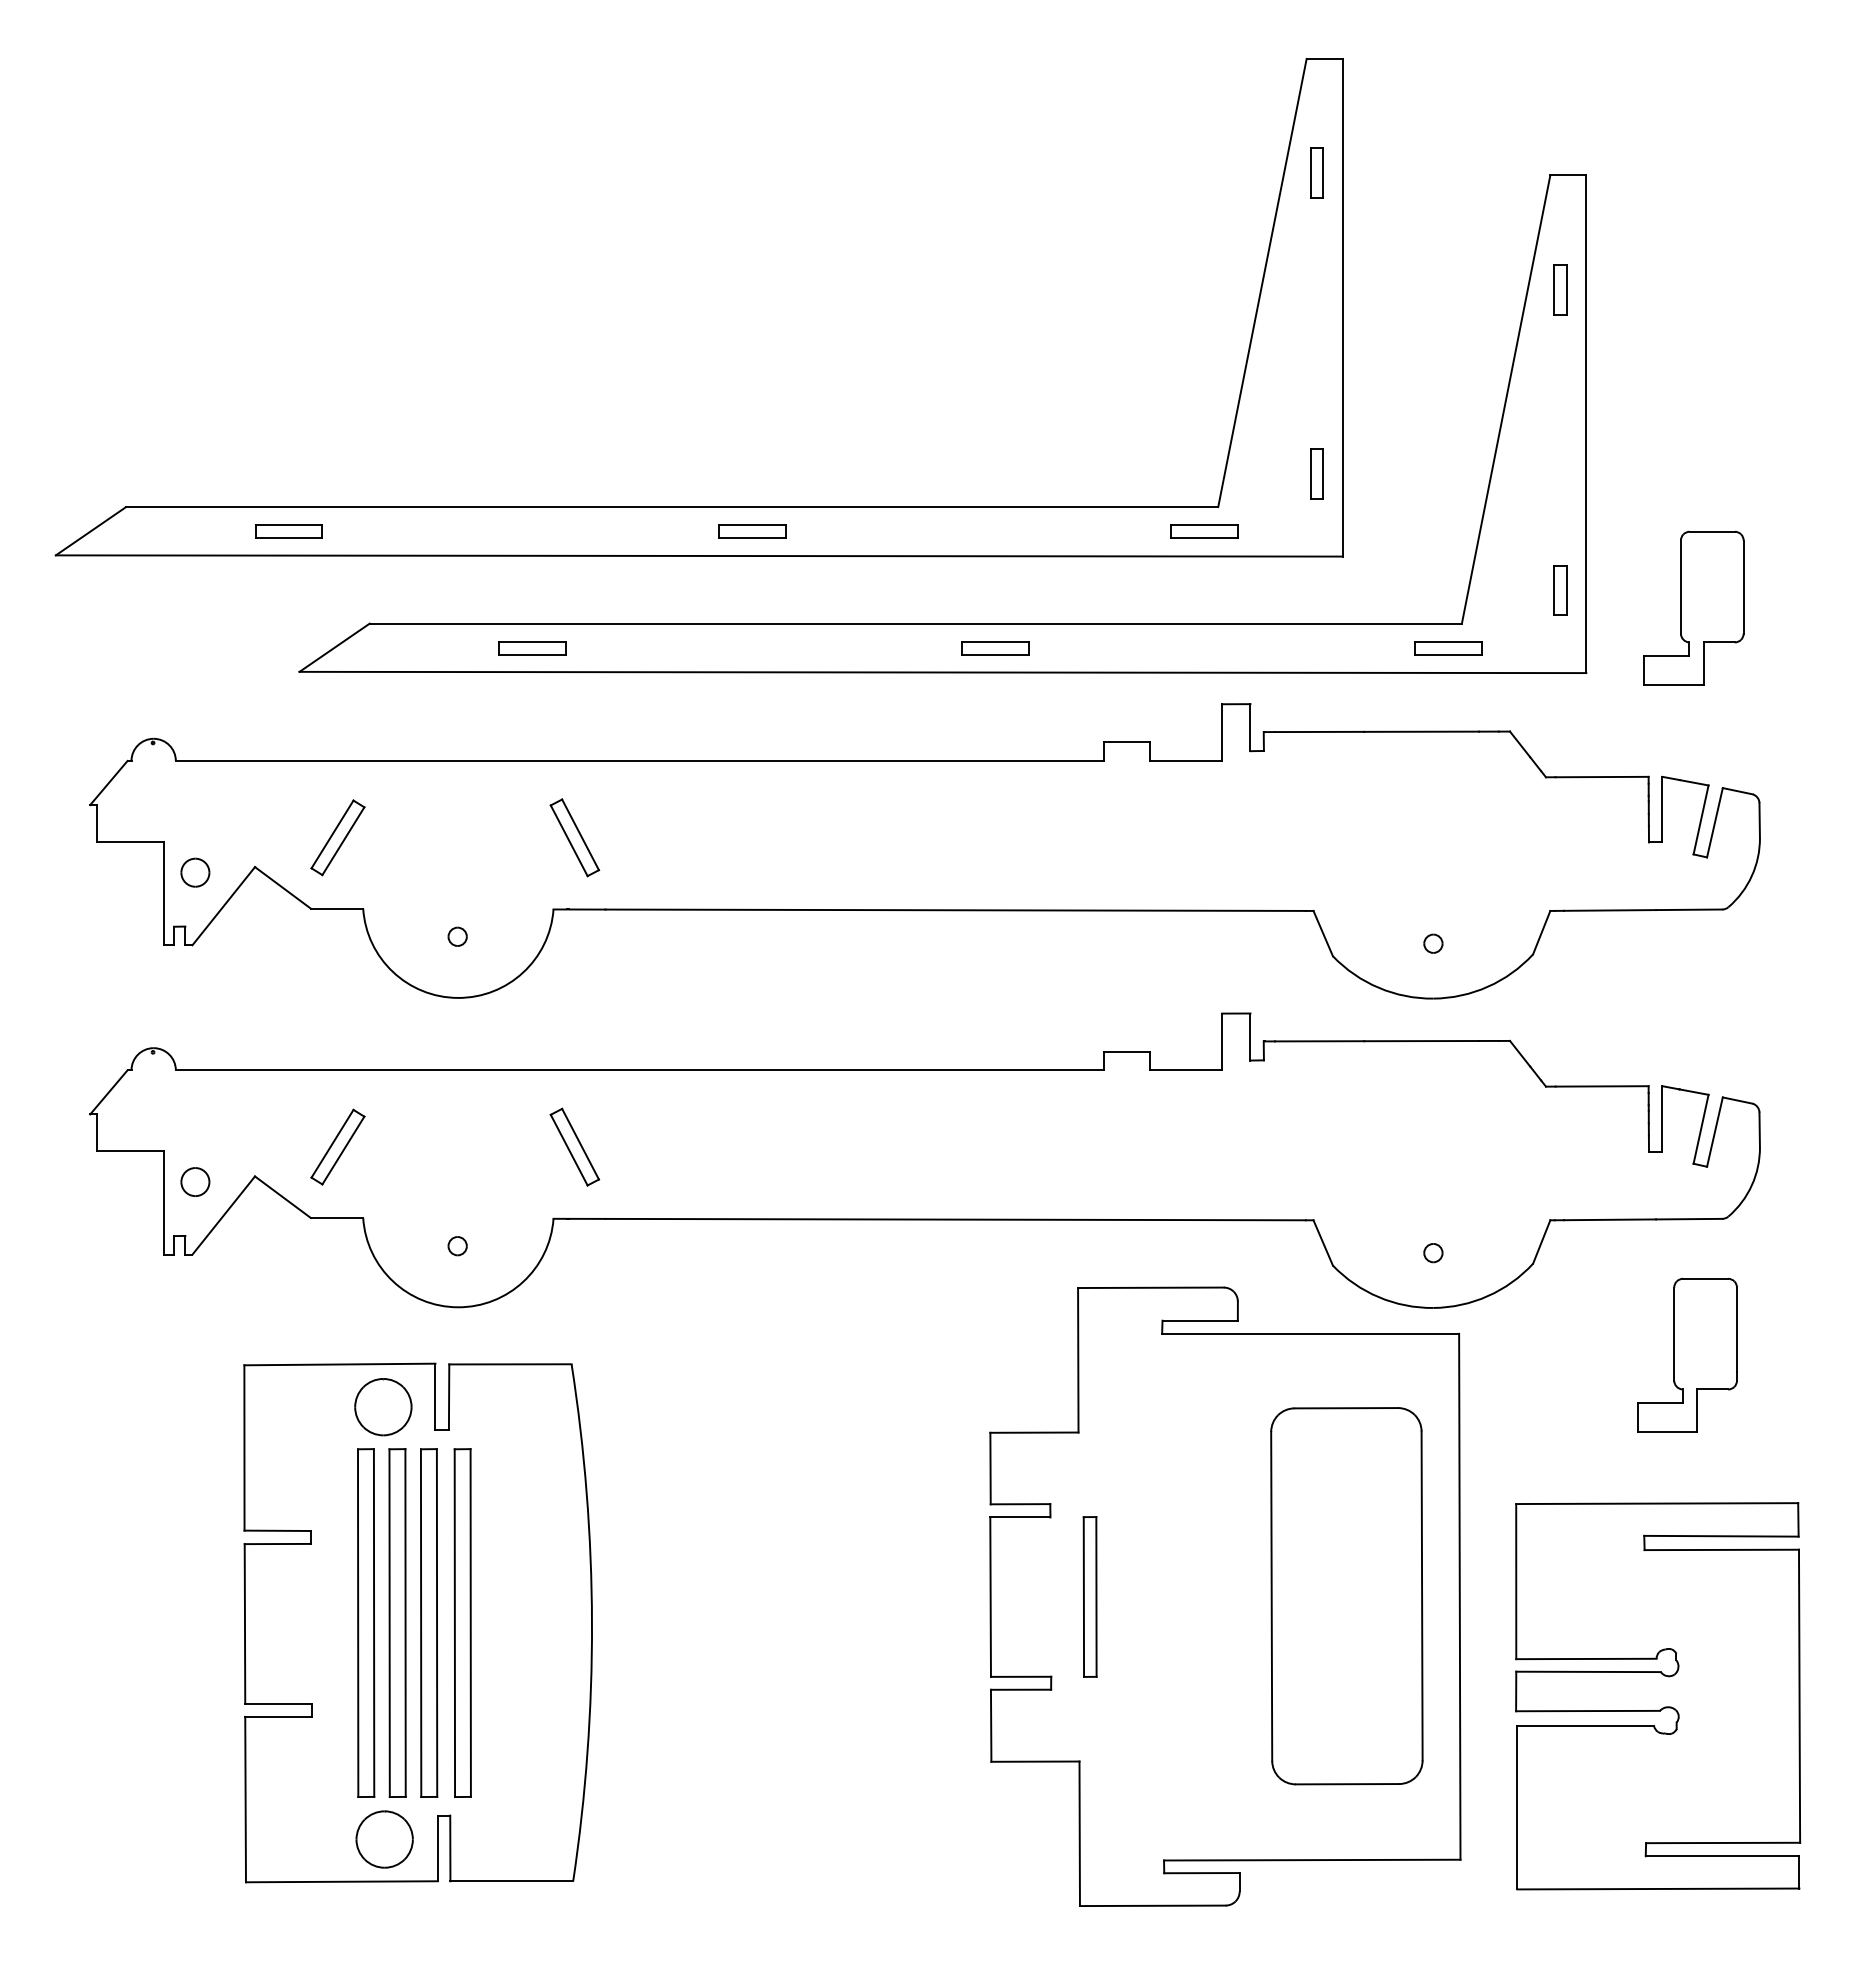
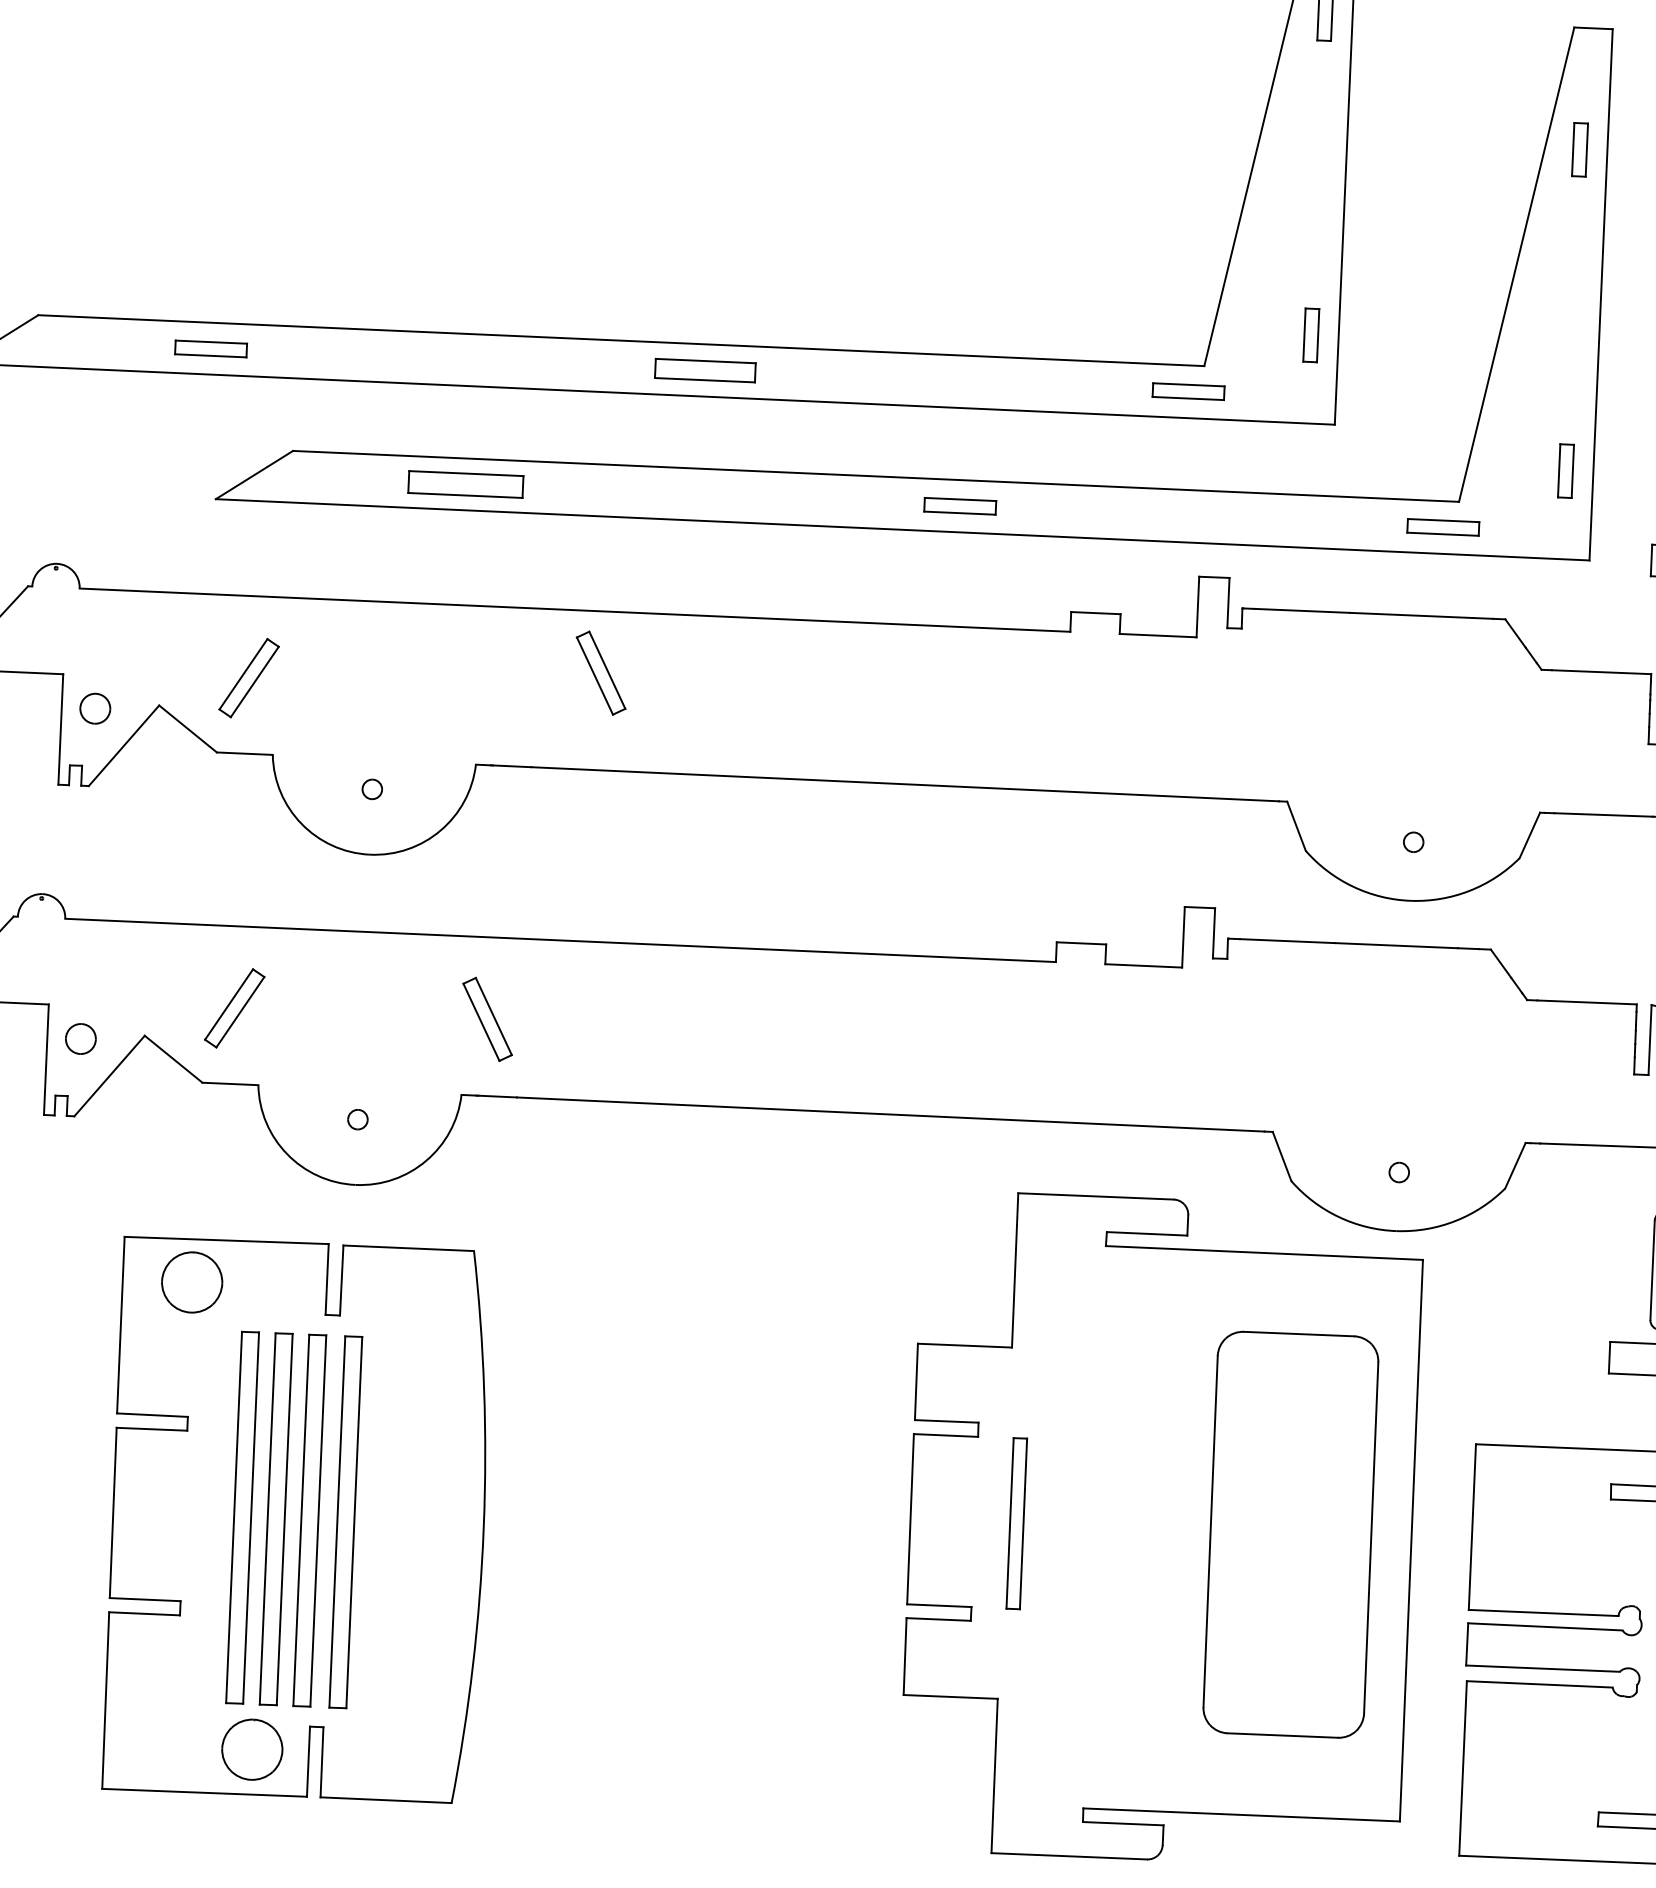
part: (752, 531) -> (705, 370), size x1.4
part: (532, 648) -> (465, 485), size x1.6
part: (574, 837) -> (600, 672), moved
part: (383, 1407) -> (192, 1282), moved

